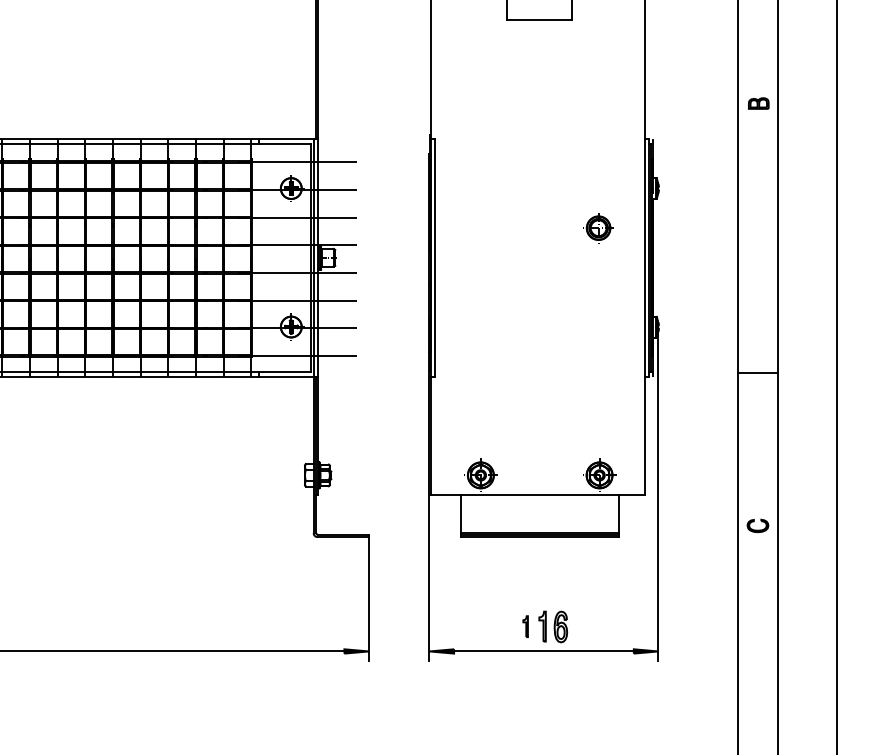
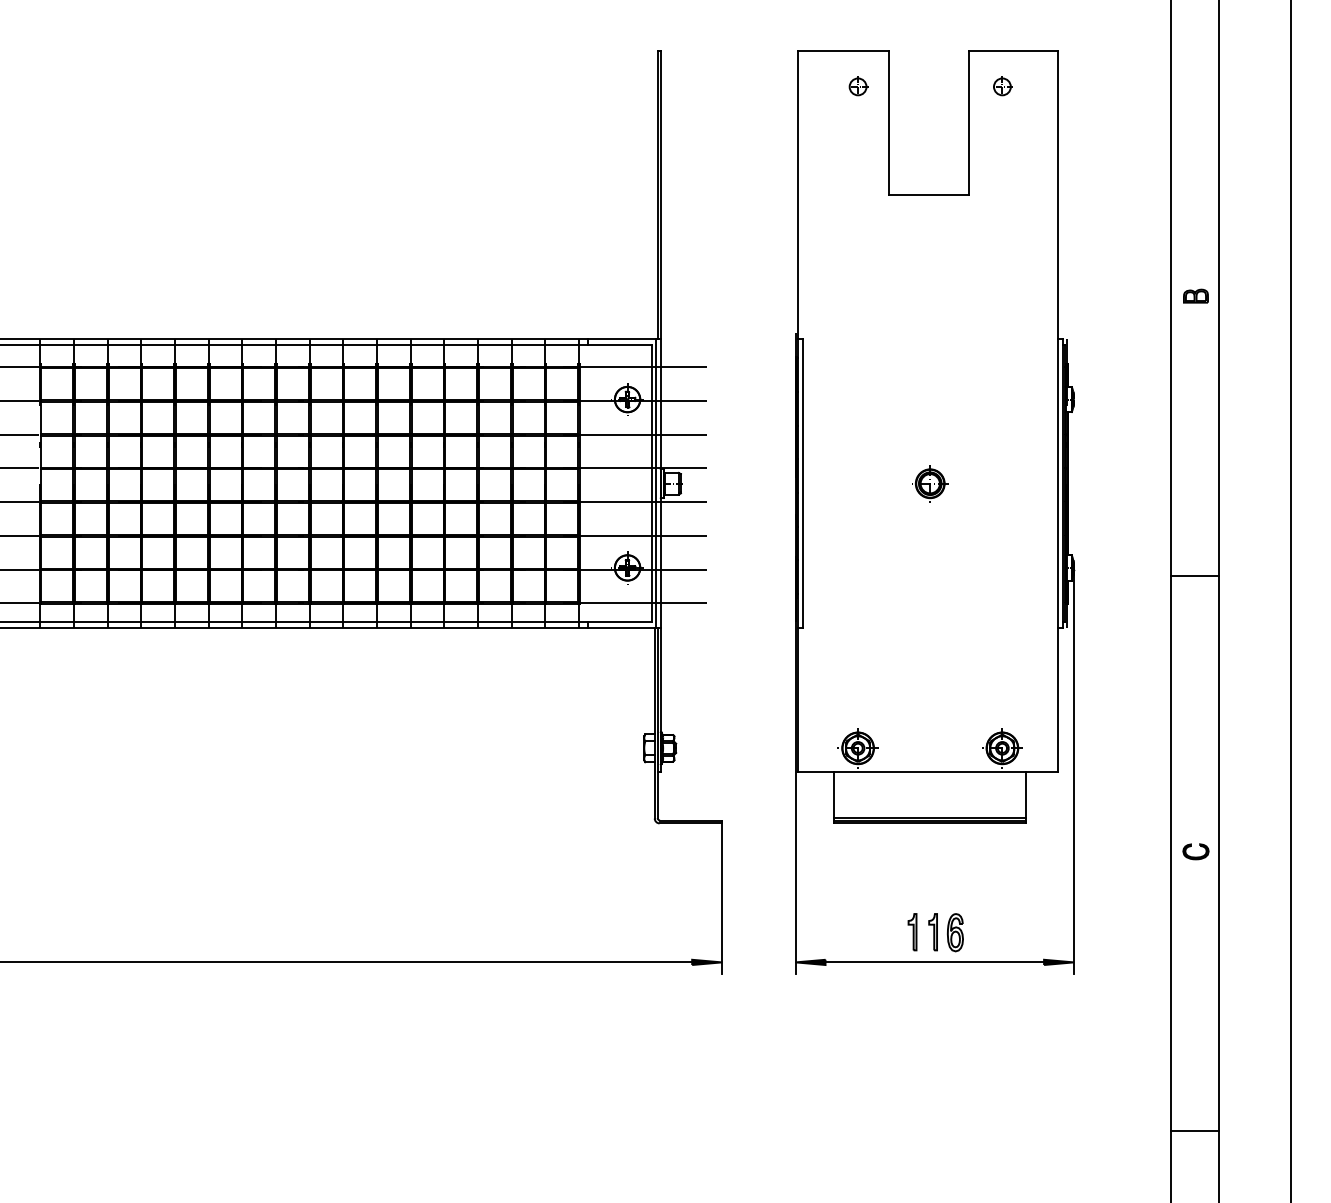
part: (598, 227) -> (930, 483), moved
line: (757, 373) -> (1194, 576), moved
part: (757, 525) -> (1195, 851), moved
part: (525, 626) -> (912, 932), size x1.43

